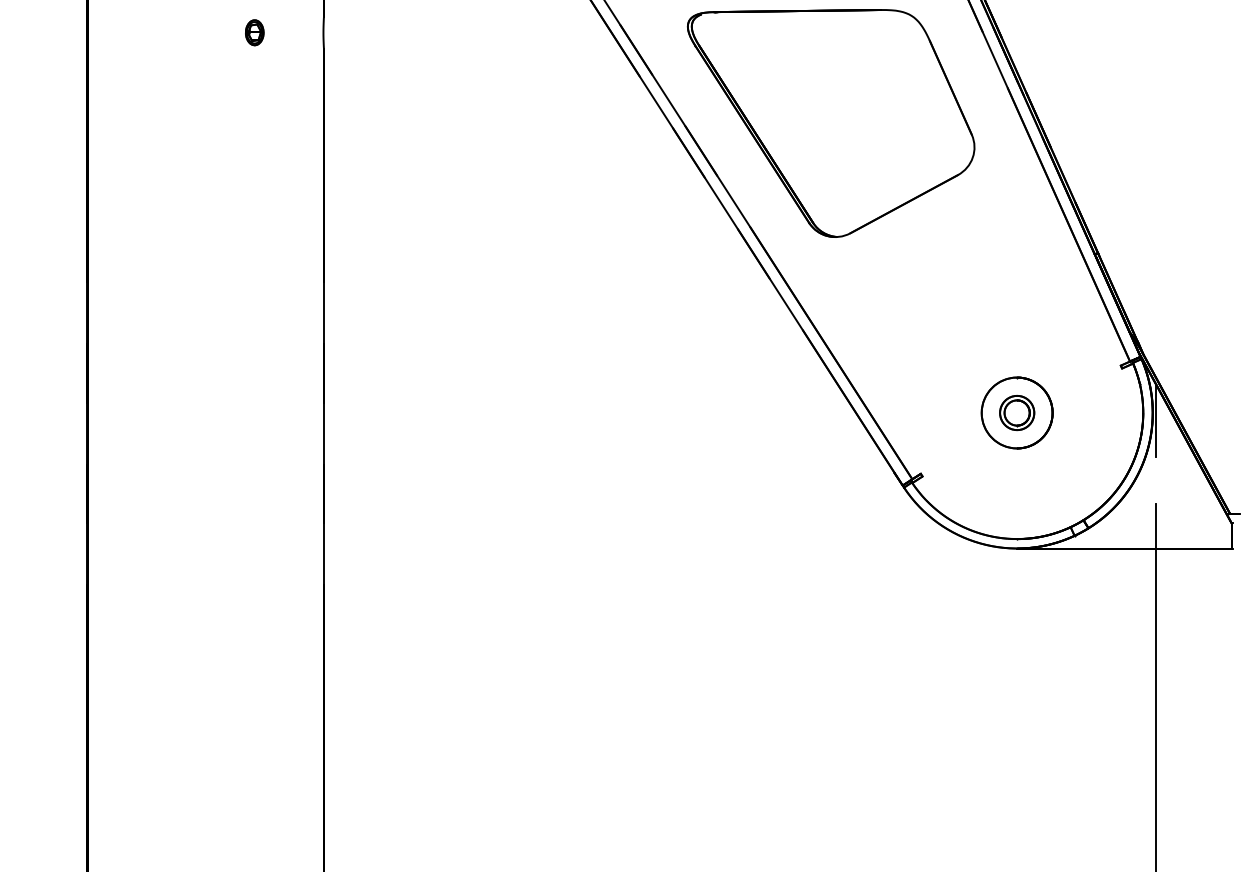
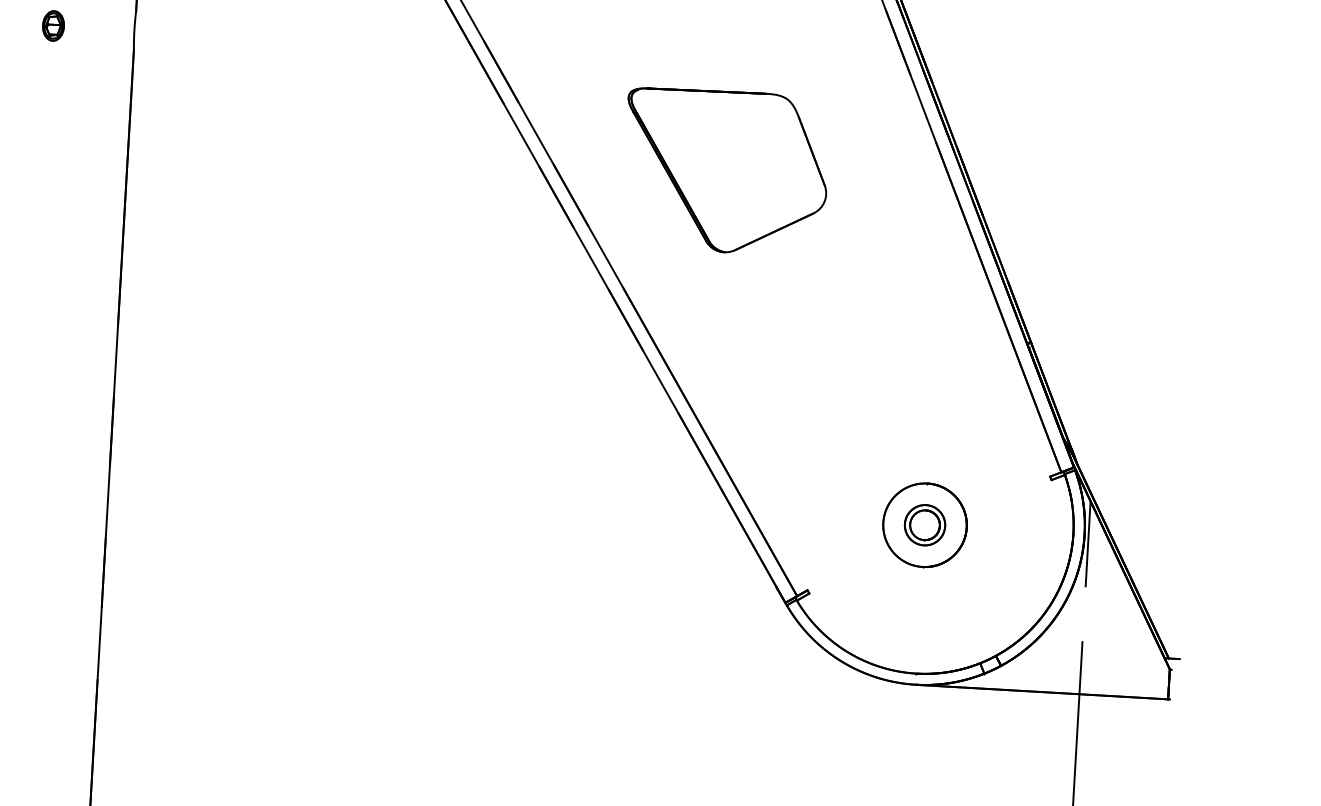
part: (831, 123) -> (726, 171), size x0.6

